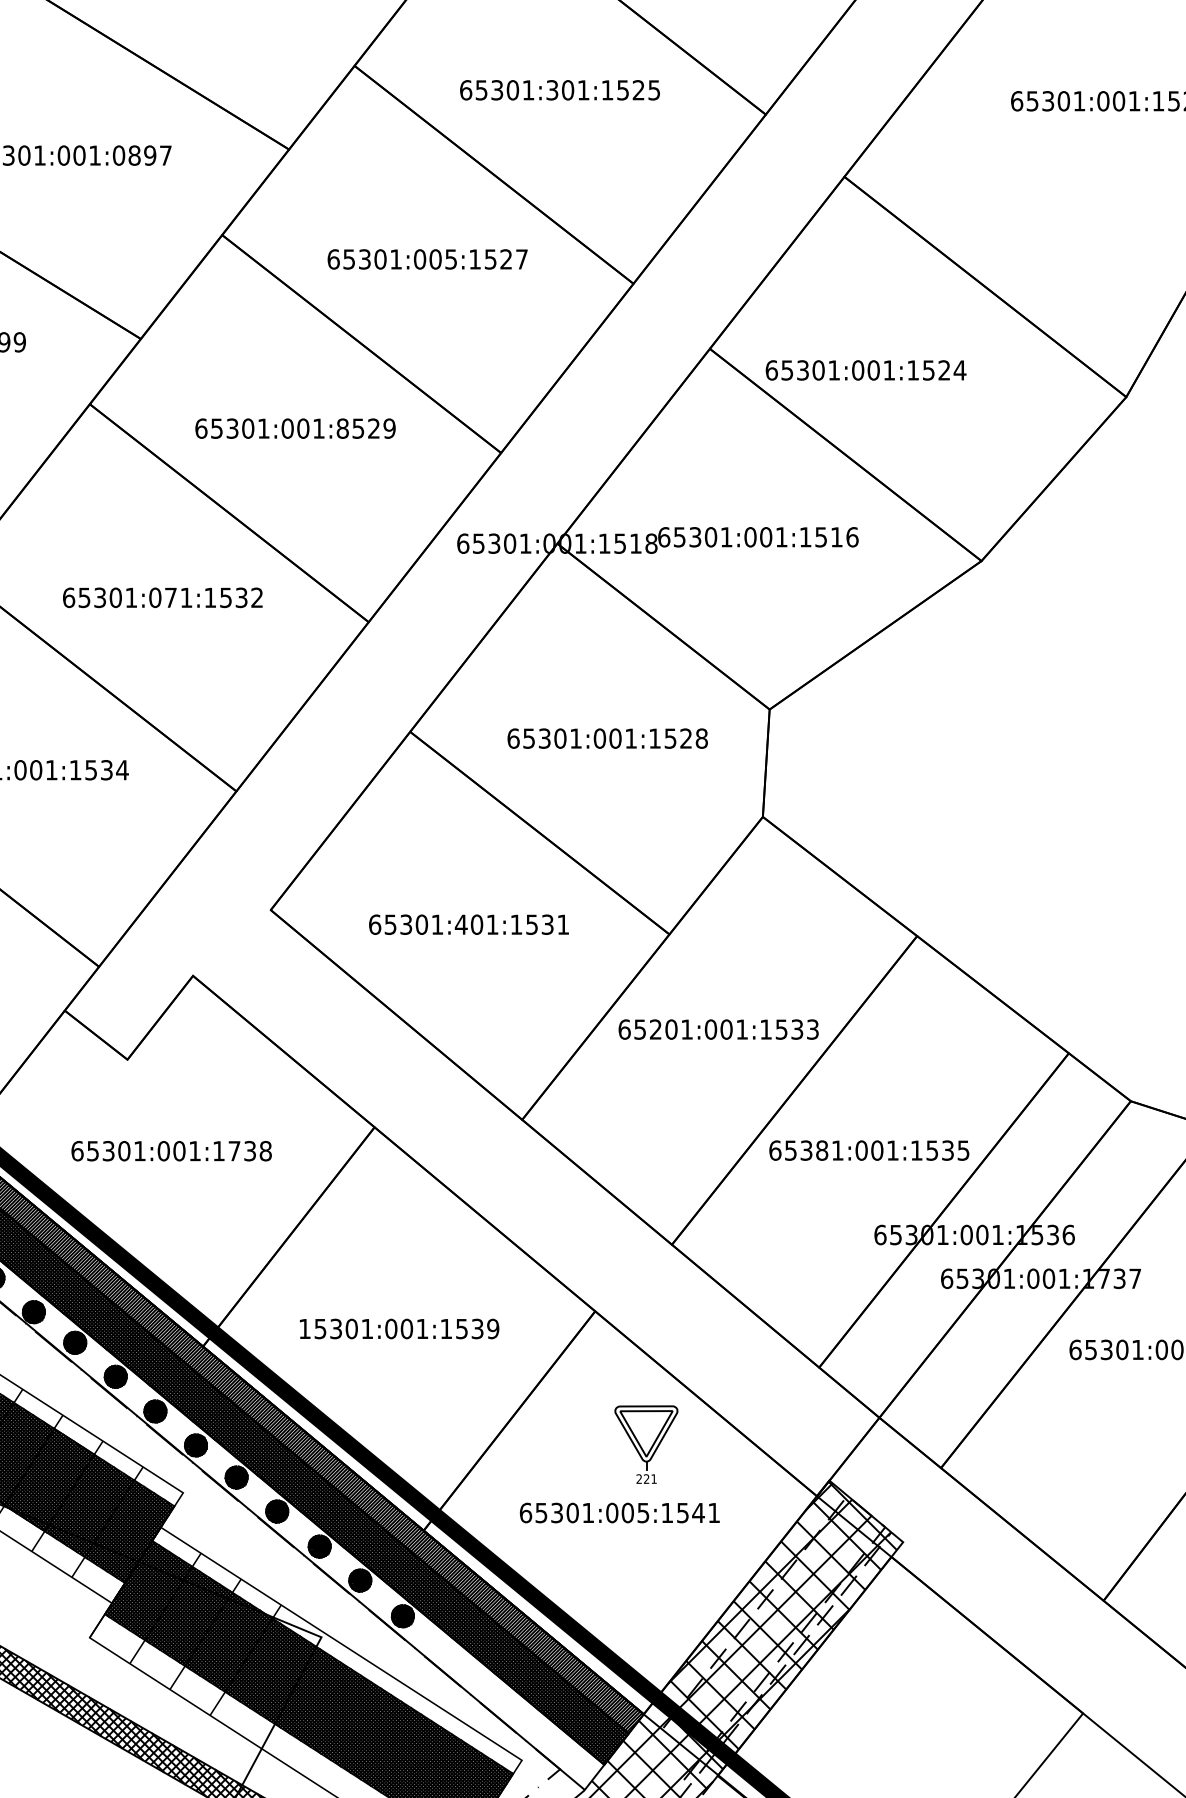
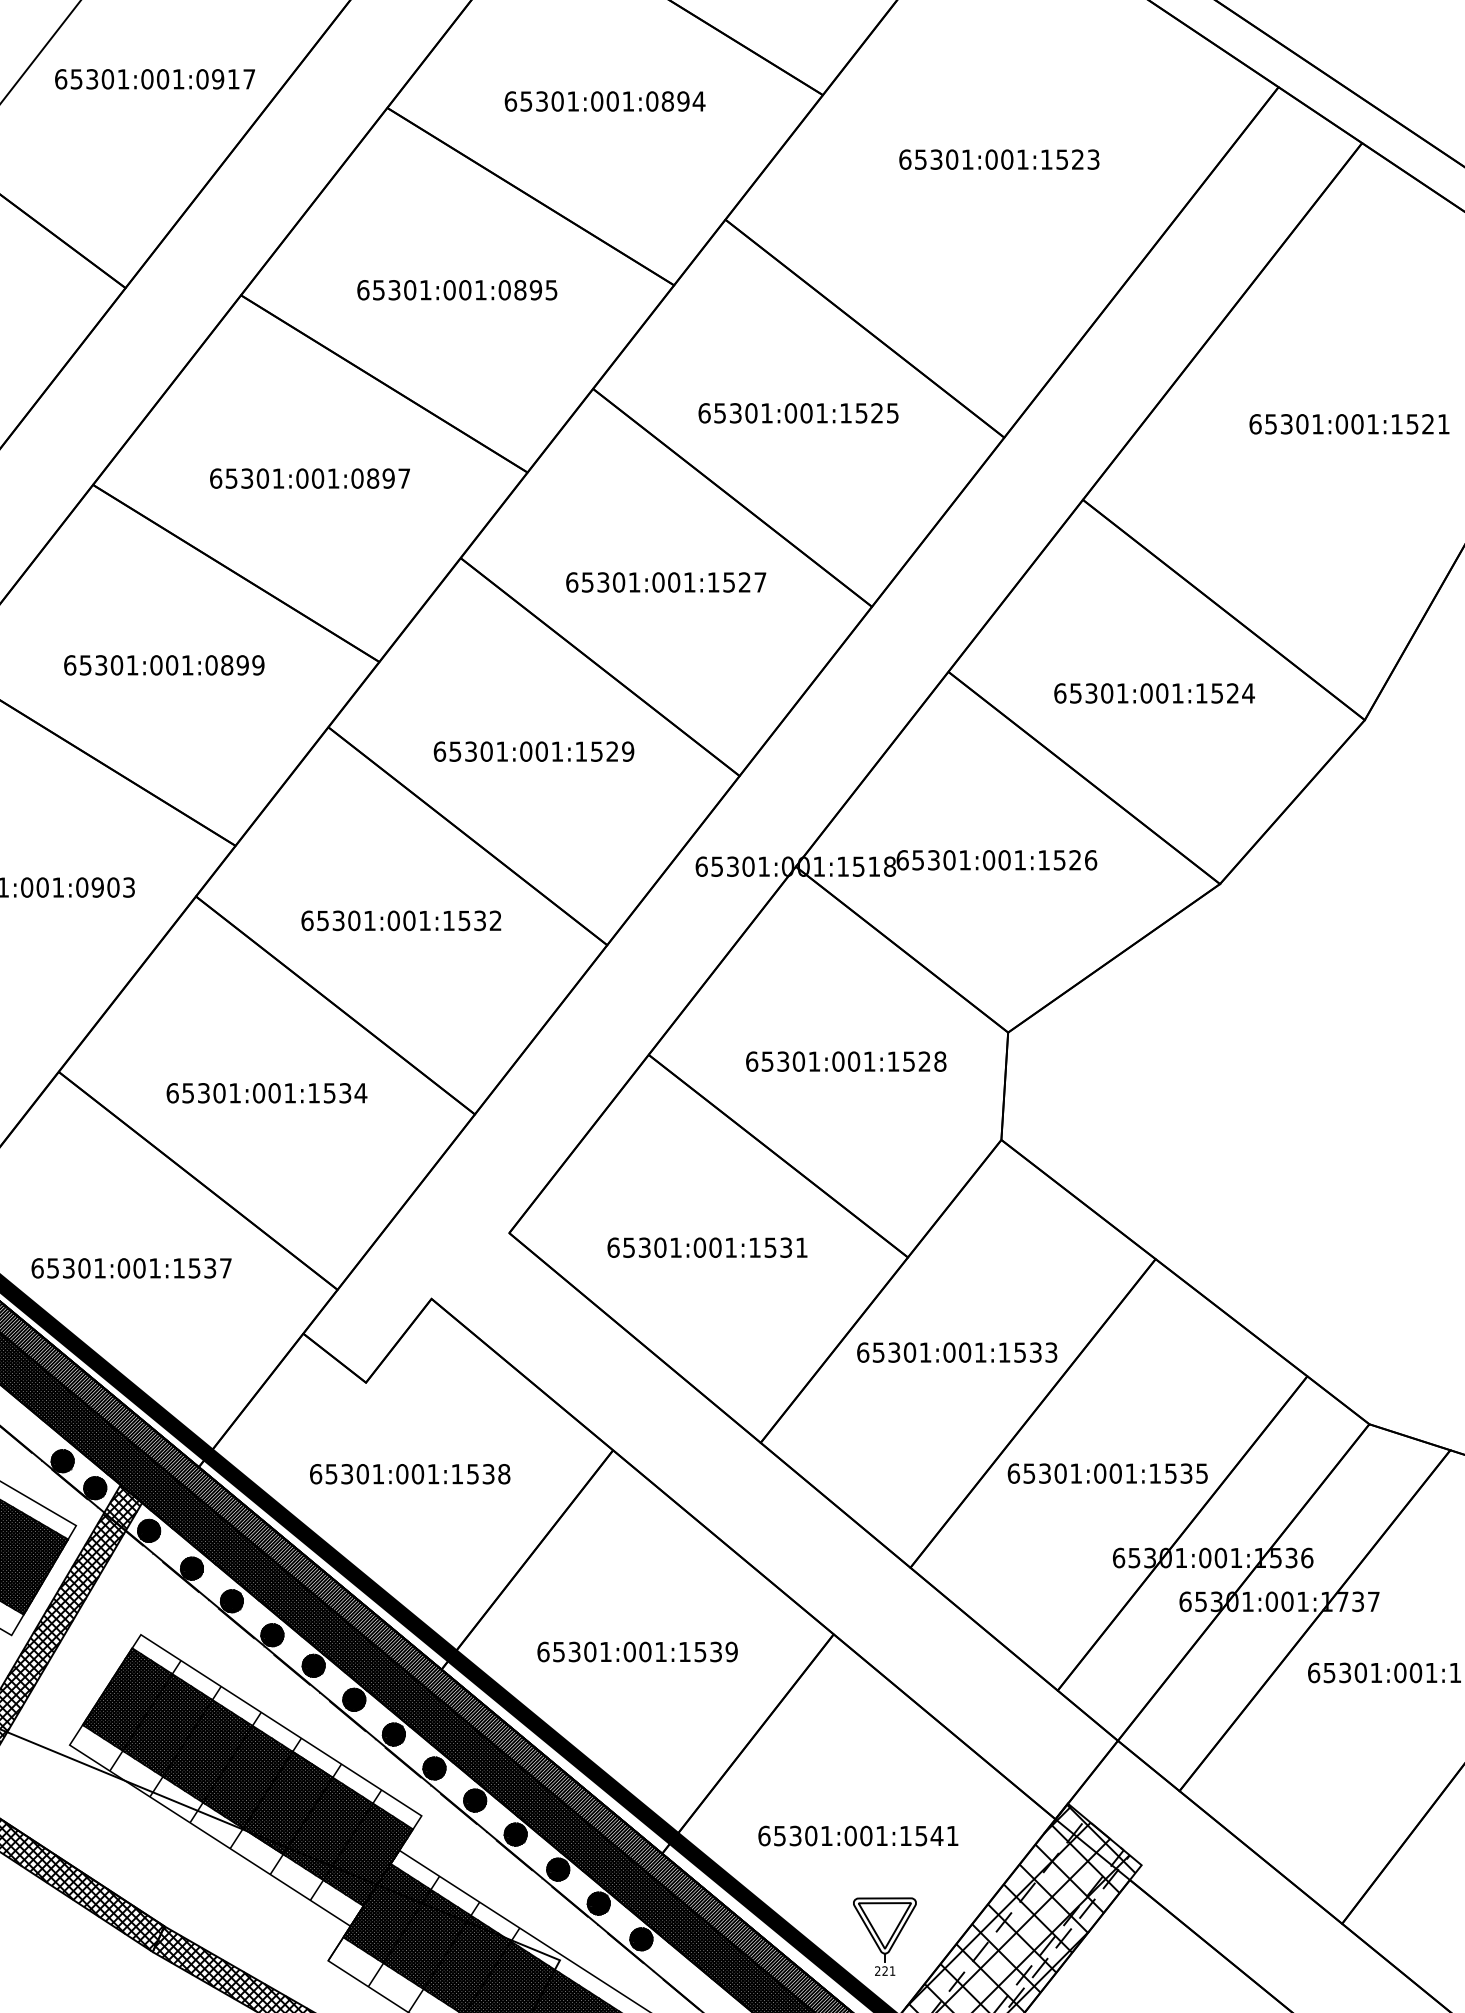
text: (552, 90) -> (790, 413), 65301:301:1525 -> 65301:001:1525
text: (451, 259) -> (689, 582), 65301:005:1527 -> 65301:001:1527
text: (866, 370) -> (1154, 693), moved
text: (343, 428) -> (581, 751), 65301:001:8529 -> 65301:001:1529
text: (836, 537) -> (1074, 860), 65301:001:1516 -> 65301:001:1526
text: (171, 597) -> (409, 920), 65301:071:1532 -> 65301:001:1532
text: (461, 924) -> (699, 1247), 65301:401:1531 -> 65301:001:1531
text: (656, 1029) -> (894, 1352), 65201:001:1533 -> 65301:001:1533
text: (822, 1150) -> (1060, 1473), 65381:001:1535 -> 65301:001:1535
text: (234, 1151) -> (472, 1474), 65301:001:1738 -> 65301:001:1538
text: (305, 1328) -> (543, 1651), 15301:001:1539 -> 65301:001:1539
part: (646, 1444) -> (884, 1936), moved
text: (643, 1513) -> (881, 1836), 65301:005:1541 -> 65301:001:1541

